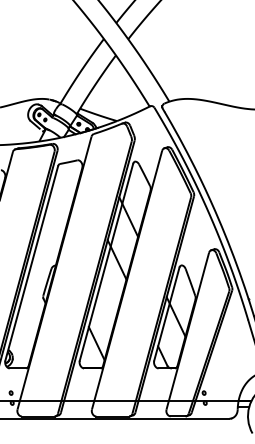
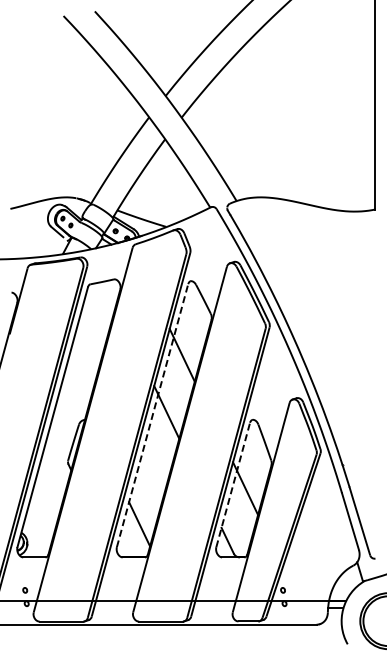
line: (106, 262) -> (152, 415), solid -> dashed
line: (167, 313) -> (233, 484), solid -> dashed

